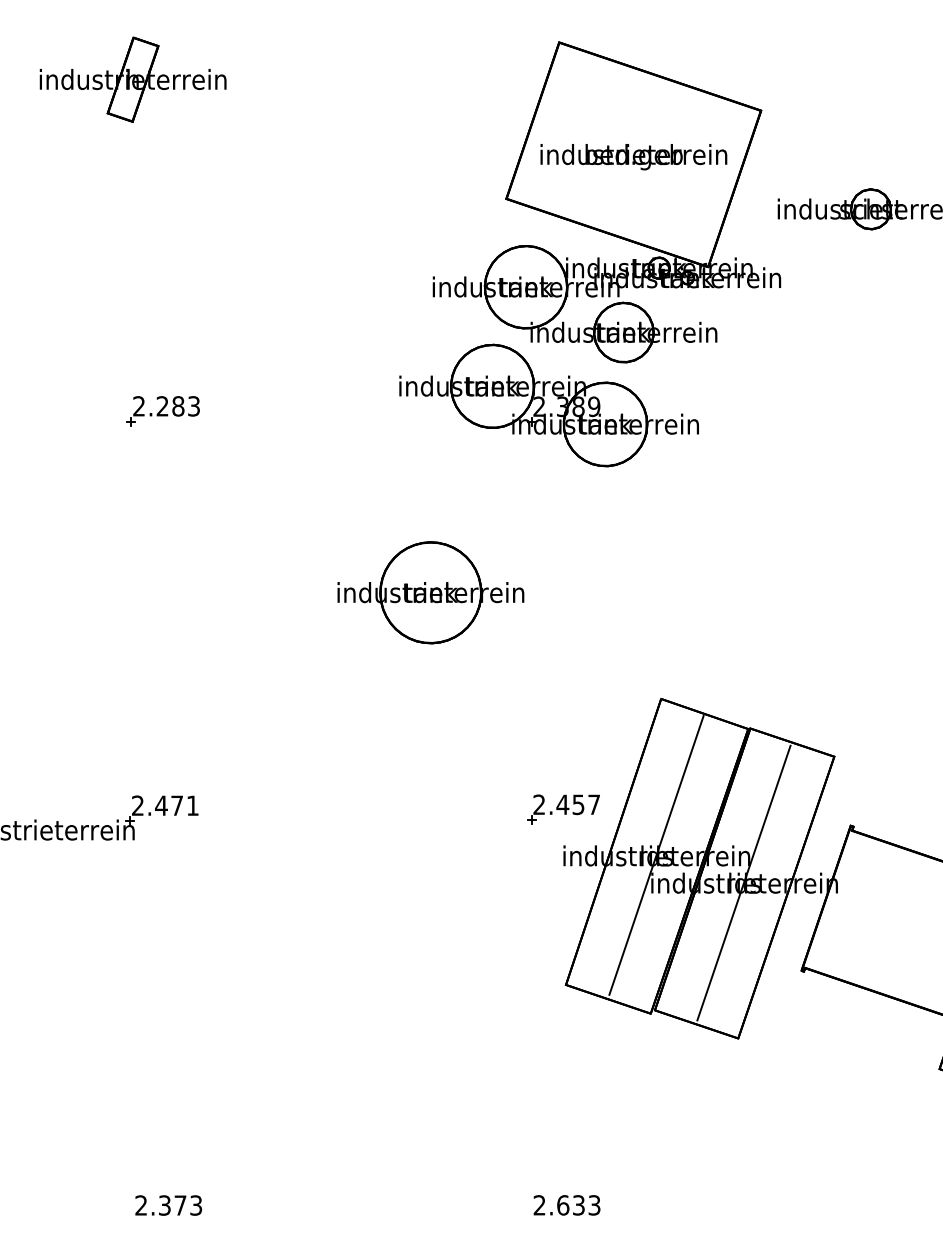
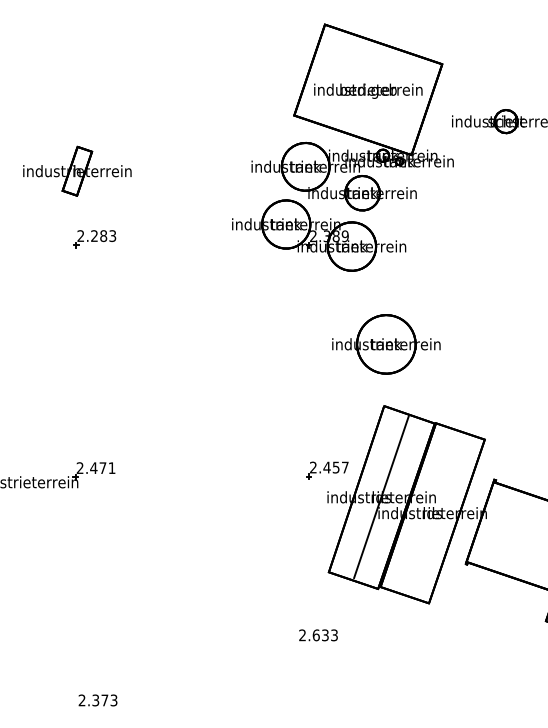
part: (133, 78) -> (77, 170), moved
part: (431, 592) -> (386, 344), moved
line: (744, 882) -> (432, 512), removed
text: (567, 1205) -> (318, 635), moved

